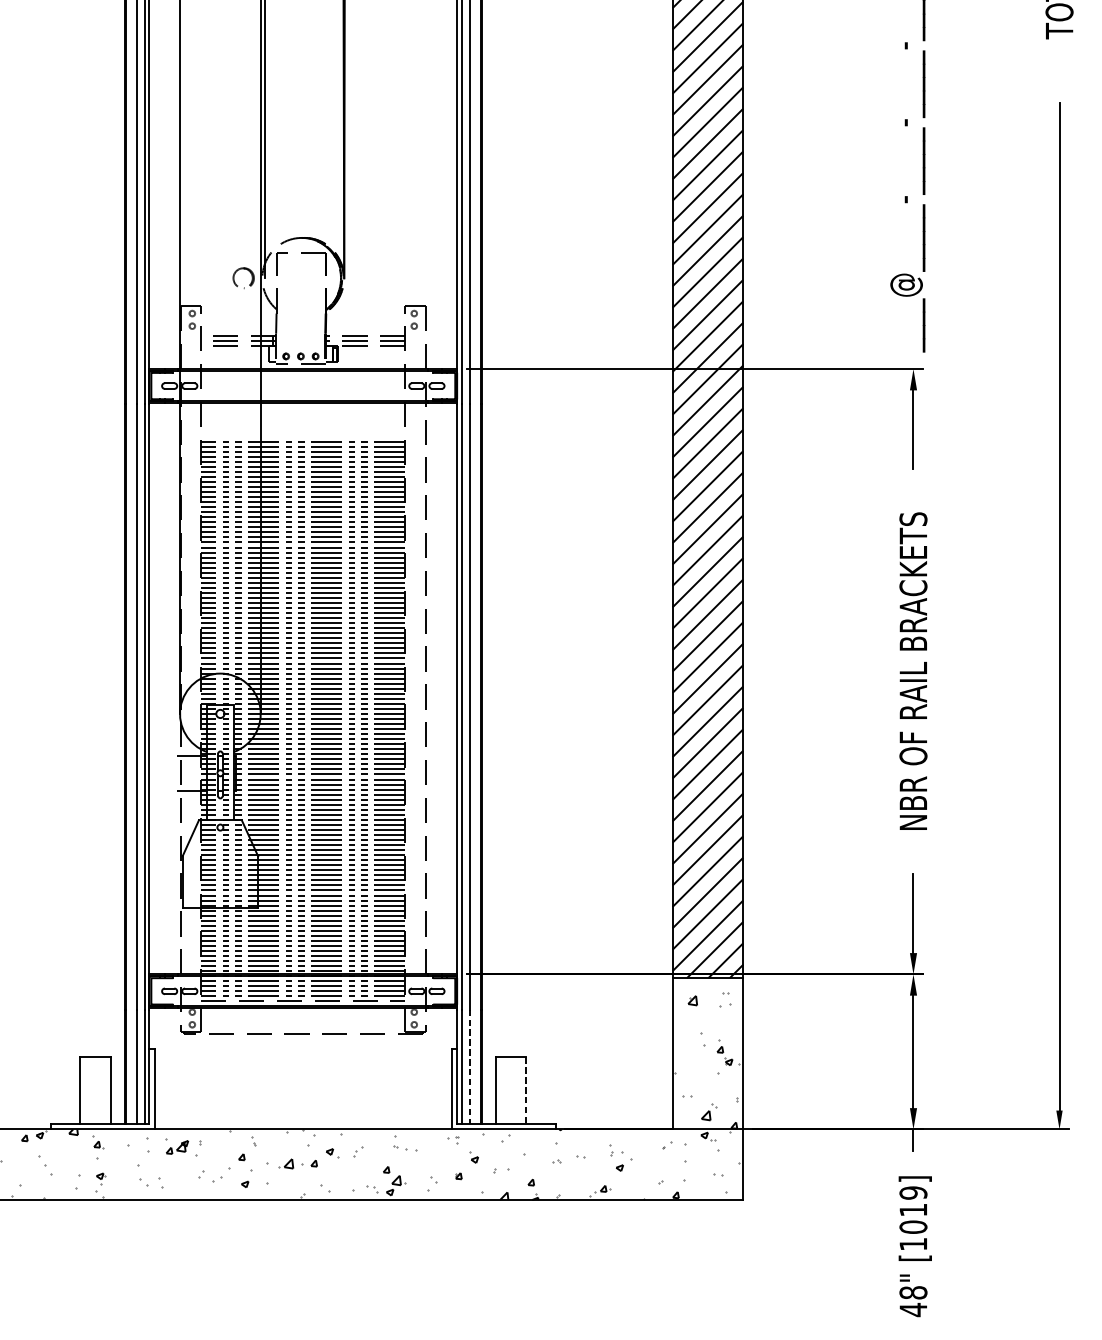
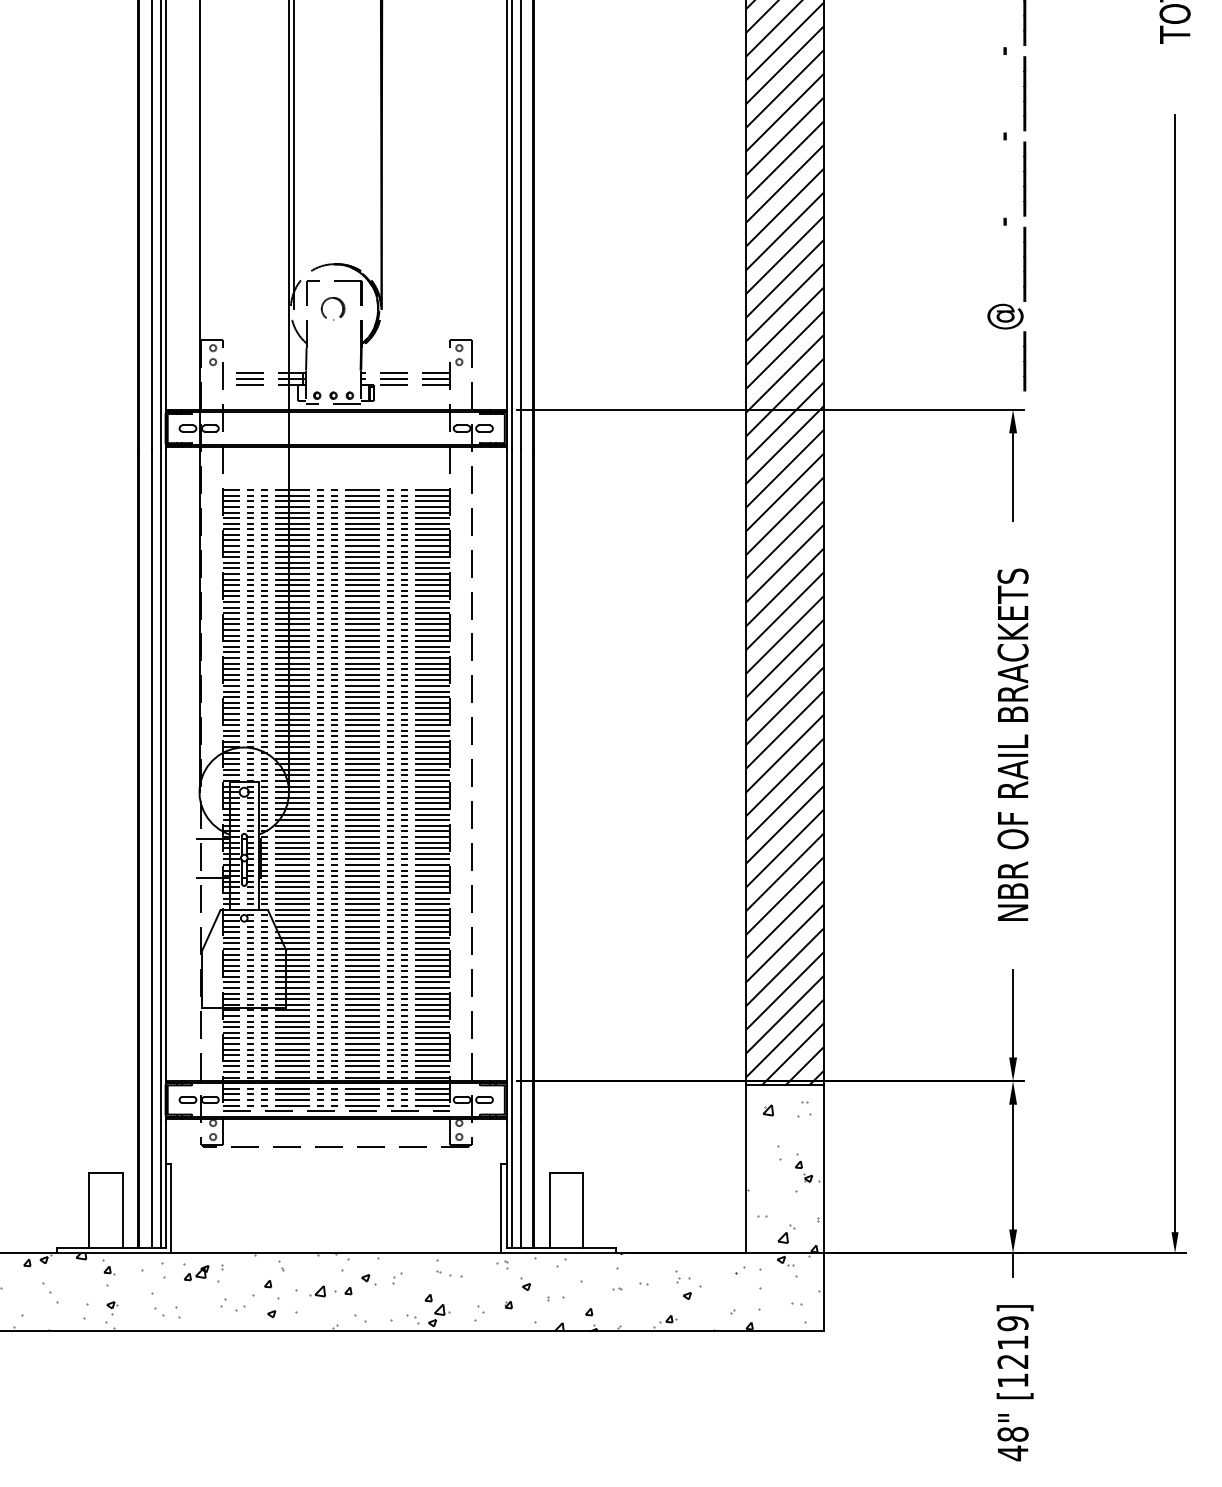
part: (241, 269) -> (330, 299), moved
line: (469, 1066) -> (520, 1183), dashed -> solid
line: (526, 1091) -> (583, 1210), dashed -> solid
text: (912, 1227) -> (1012, 1361), [1019] -> [1219]

